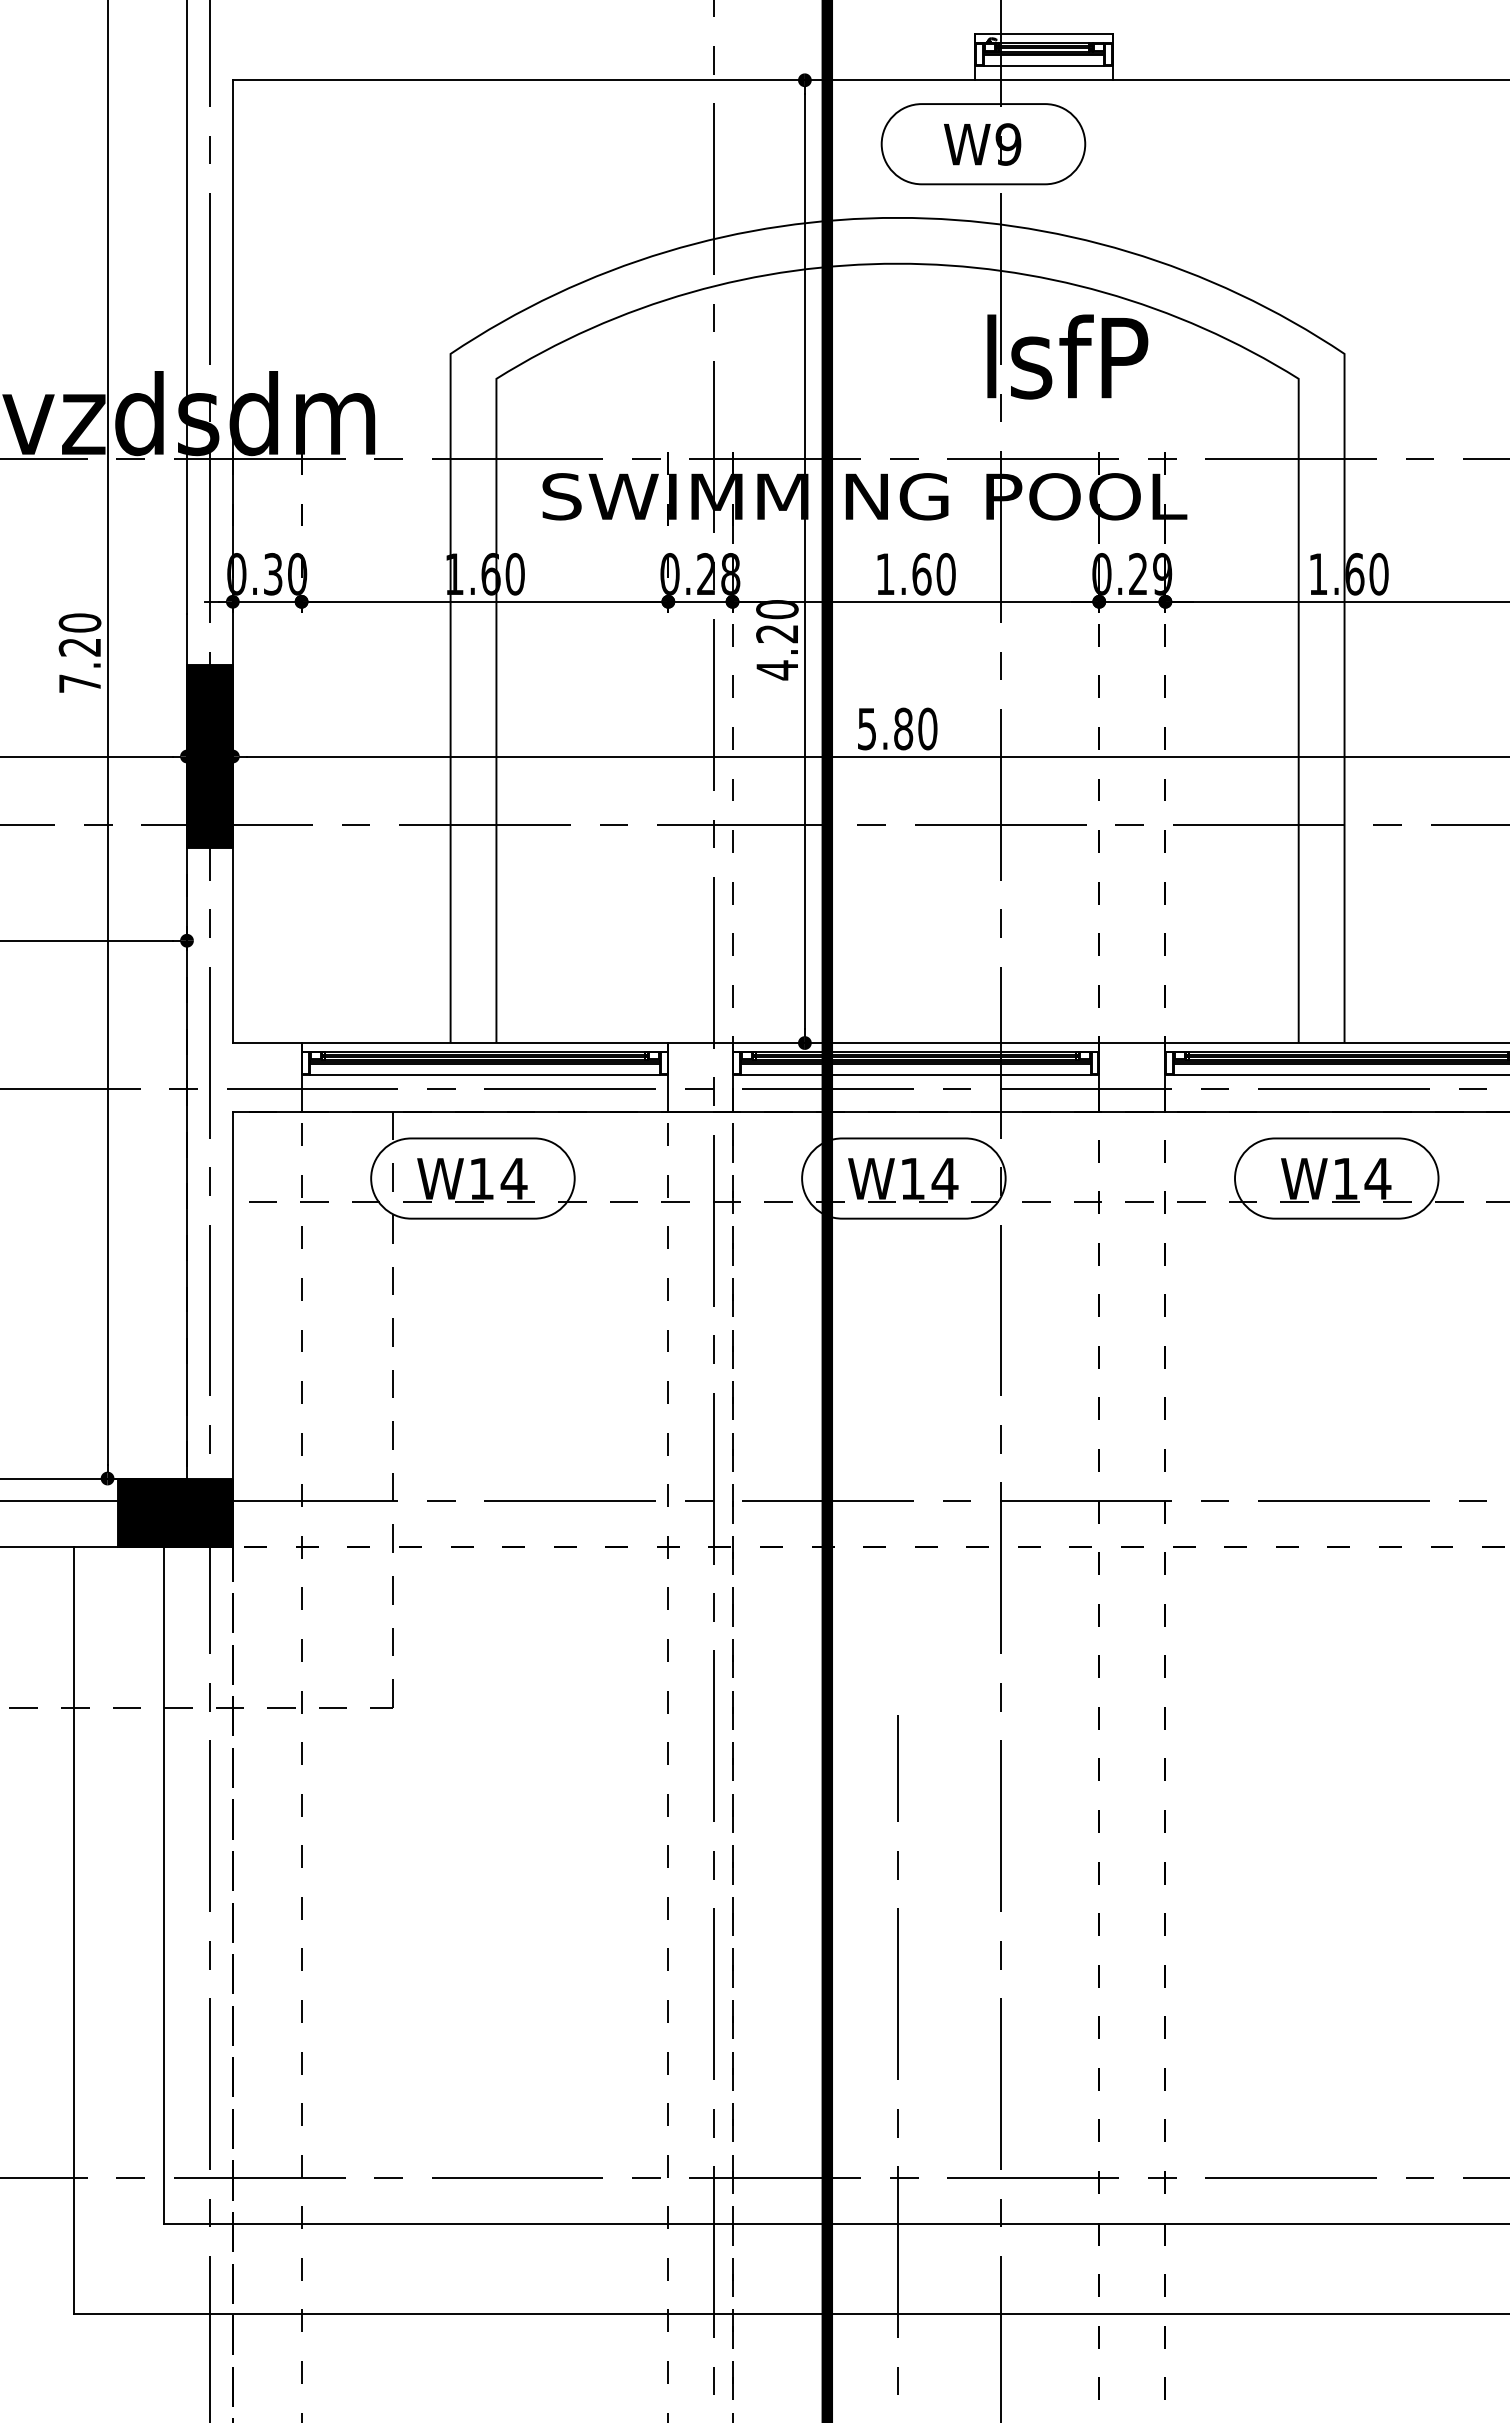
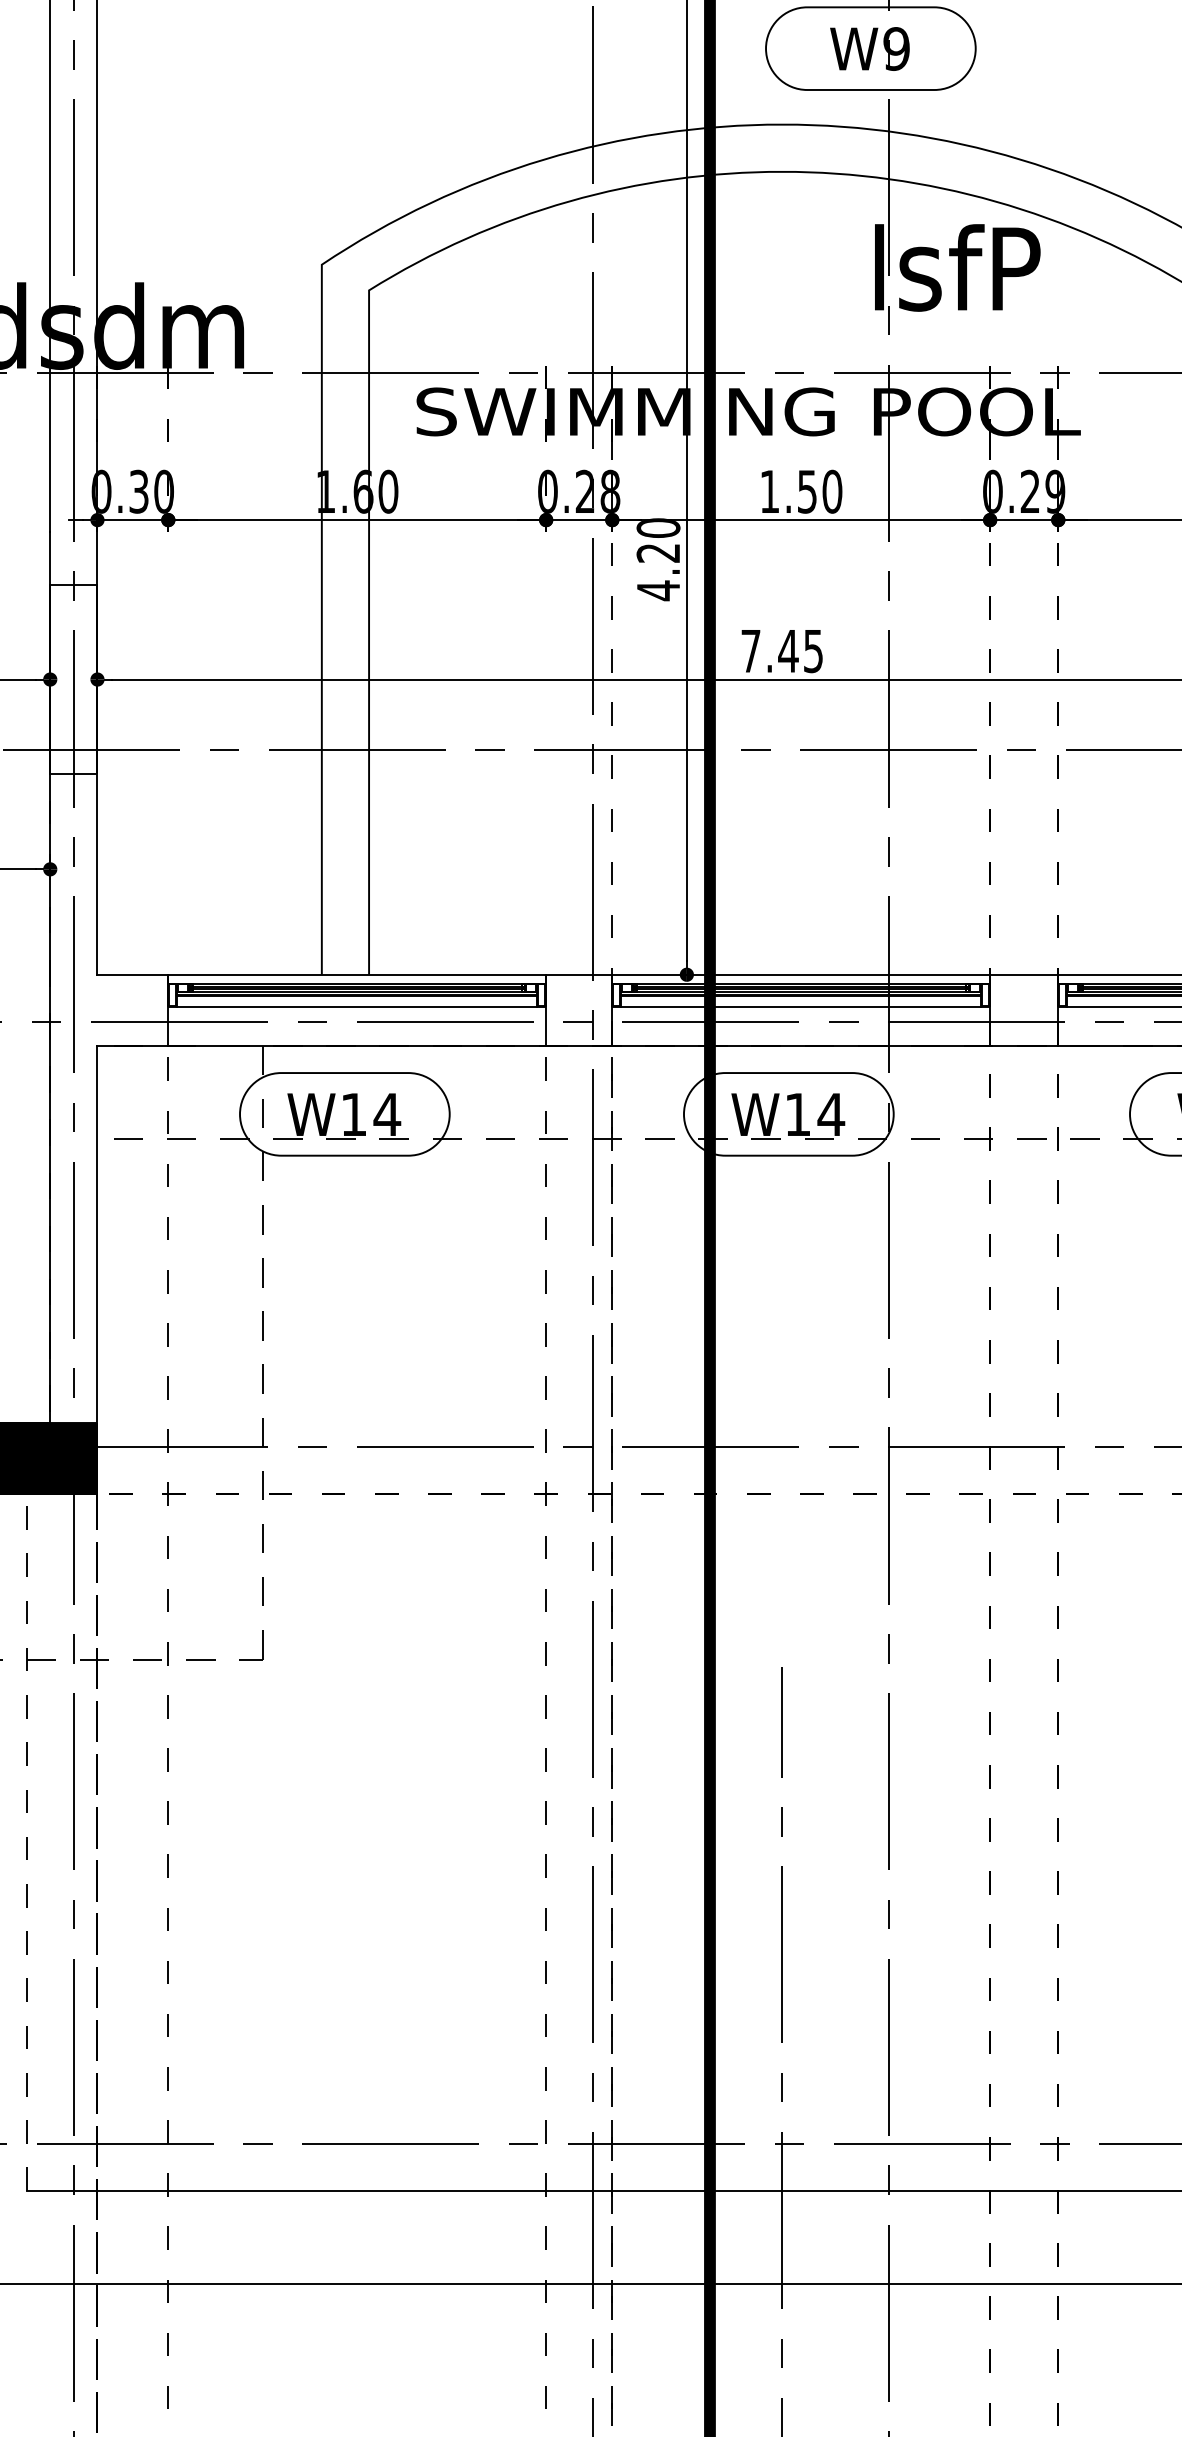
text: (921, 574) -> (807, 492), 1.60 -> 1.50
text: (897, 728) -> (782, 650), 5.80 -> 7.45
fill: (209, 756) -> (73, 679), removed
line: (164, 1884) -> (27, 1841), solid -> dashed

